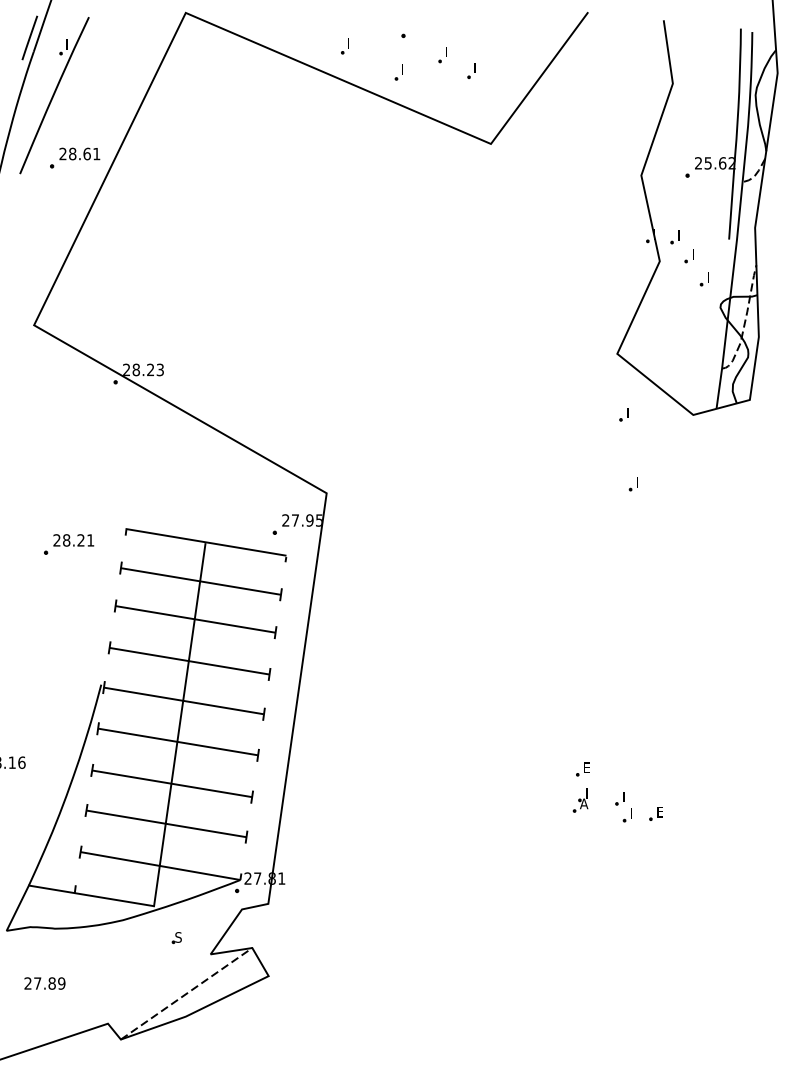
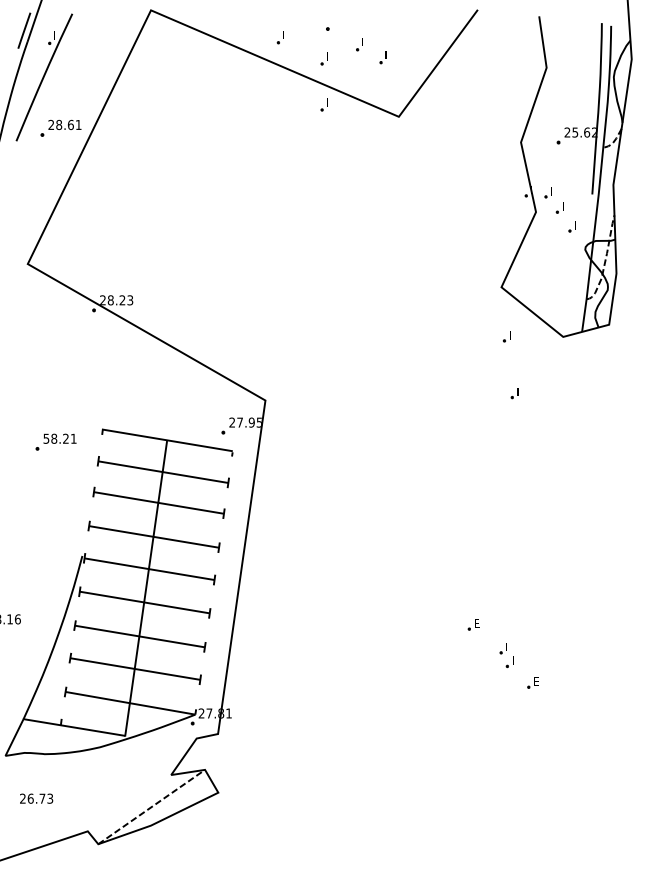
part: (398, 128) -> (323, 104), added
text: (57, 540) -> (46, 438), 28.21 -> 58.21
part: (580, 801) -> (471, 650), removed
part: (655, 813) -> (532, 682), moved
part: (176, 937) -> (143, 761), removed
text: (49, 983) -> (40, 798), 27.89 -> 26.73

